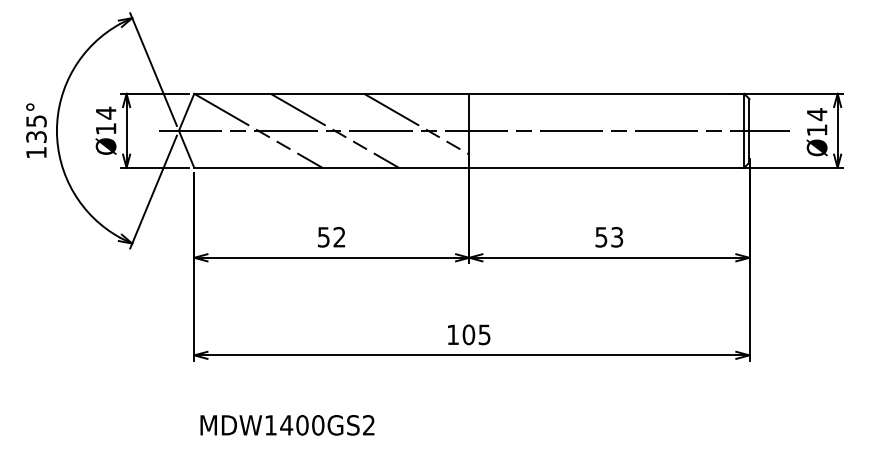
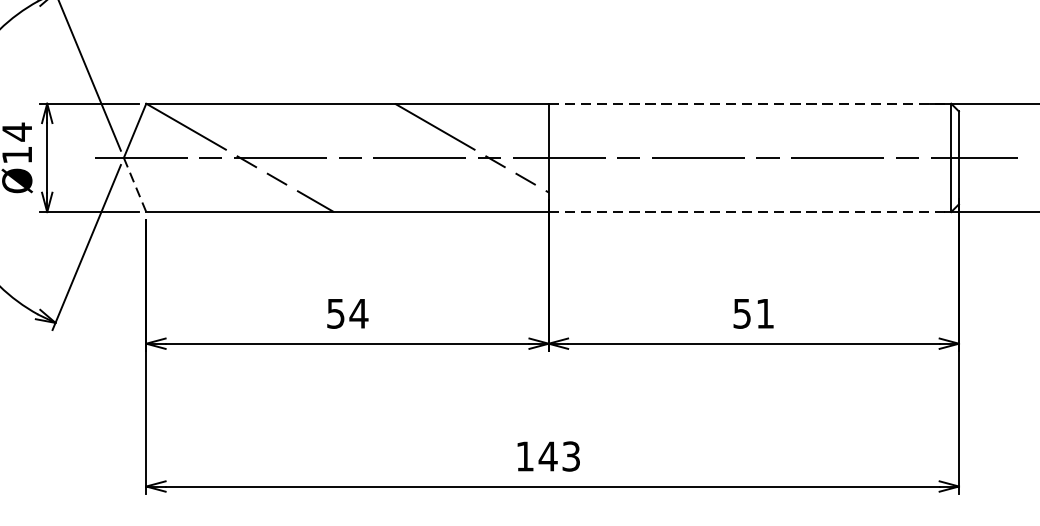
line: (607, 93) -> (751, 103), solid -> dashed
line: (334, 130) -> (351, 157), removed
line: (186, 149) -> (134, 185), solid -> dashed
line: (607, 167) -> (751, 211), solid -> dashed
text: (339, 237) -> (358, 314), 52 -> 54
text: (617, 237) -> (765, 314), 53 -> 51
text: (476, 334) -> (559, 455), 105 -> 143

